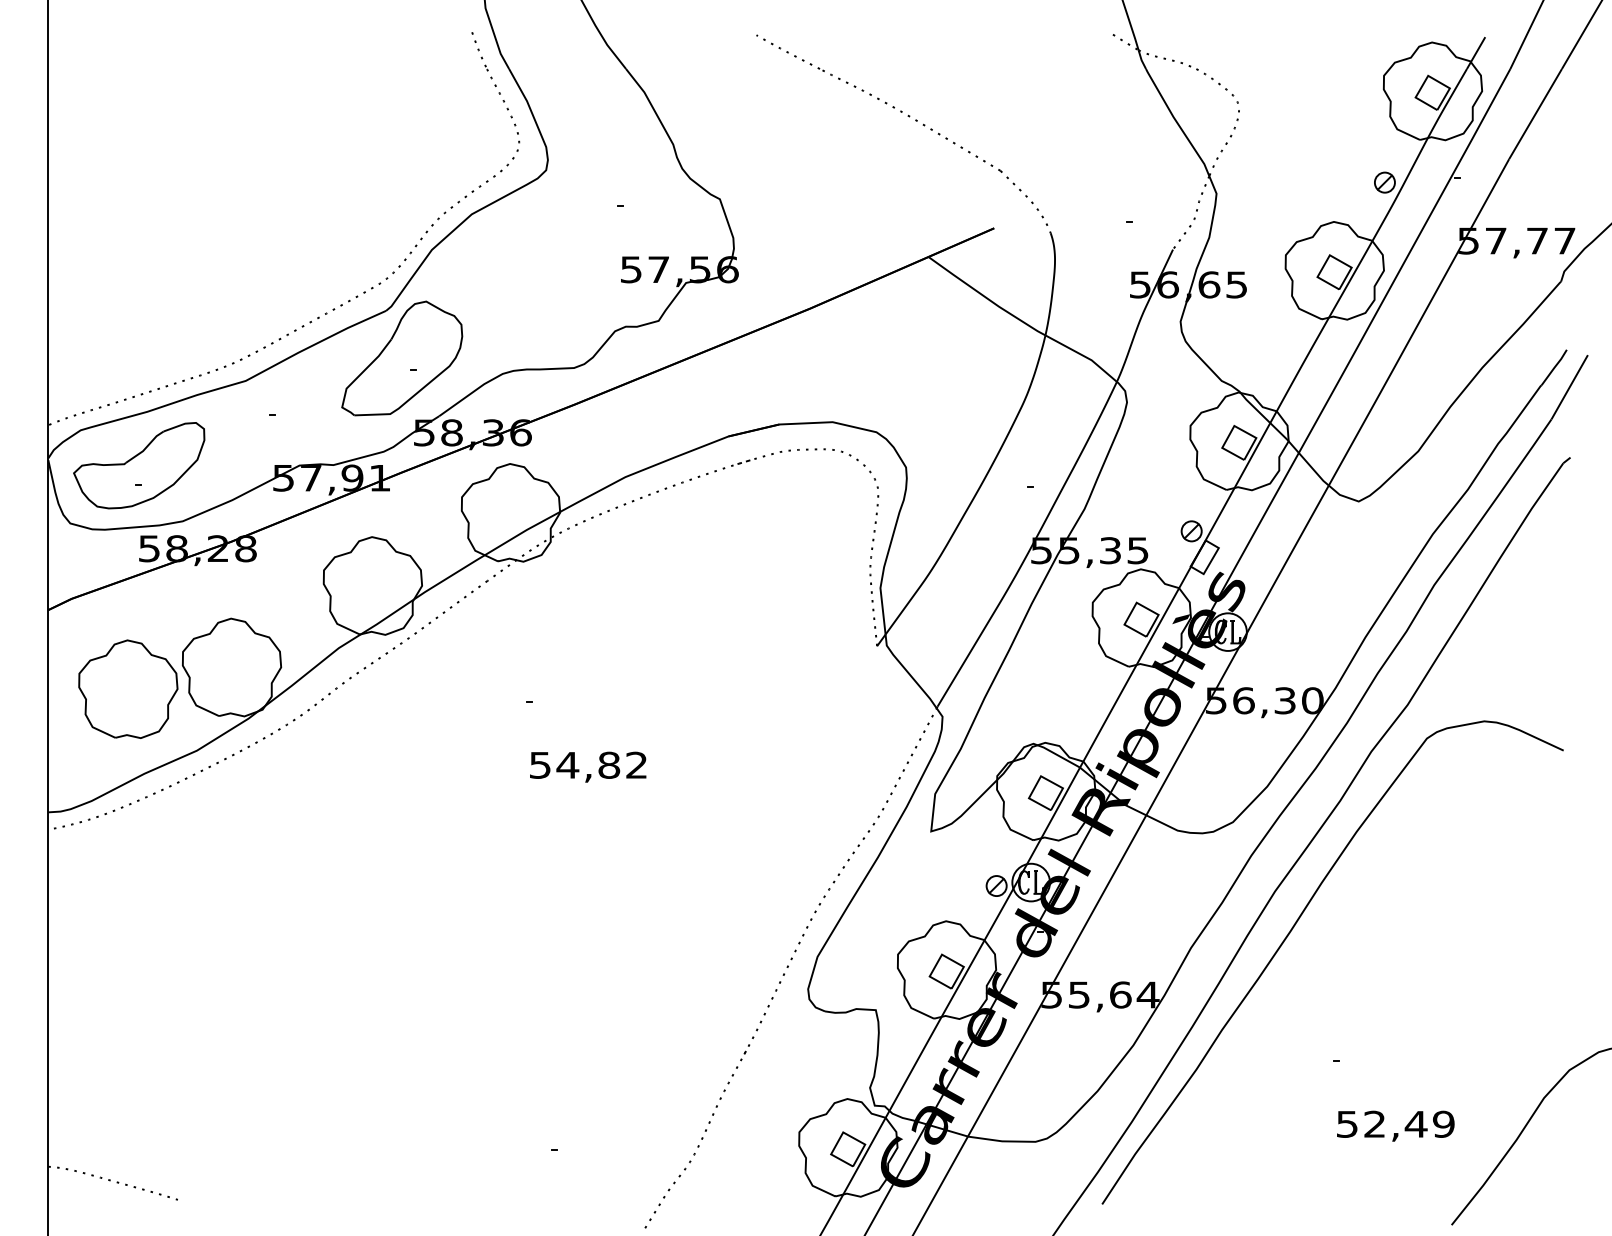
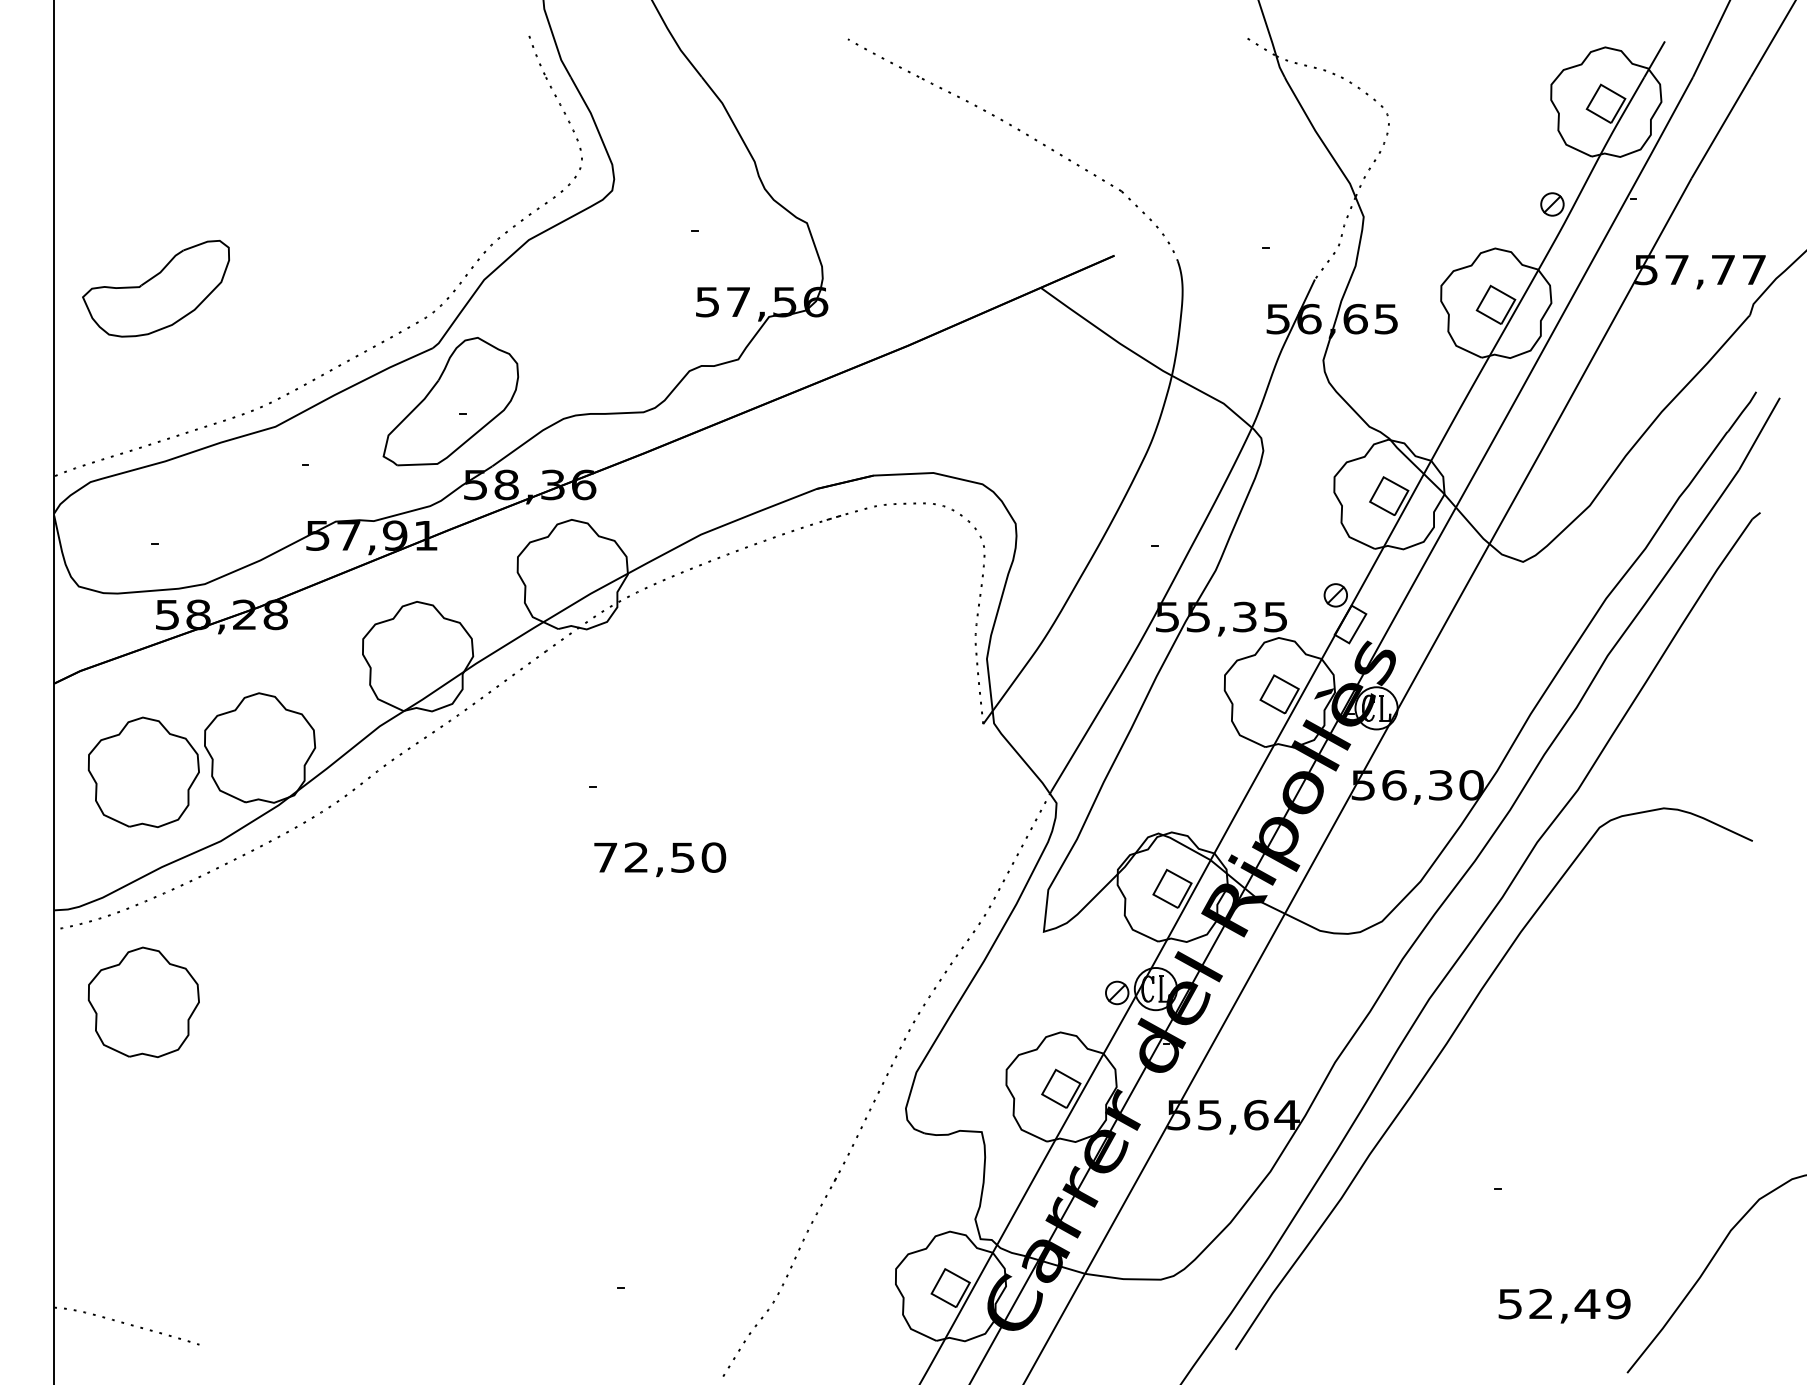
part: (138, 465) -> (155, 288), moved
text: (589, 765) -> (660, 857), 54,82 -> 72,50
part: (128, 894) -> (143, 1002), added
text: (1395, 1125) -> (1564, 1305), moved

